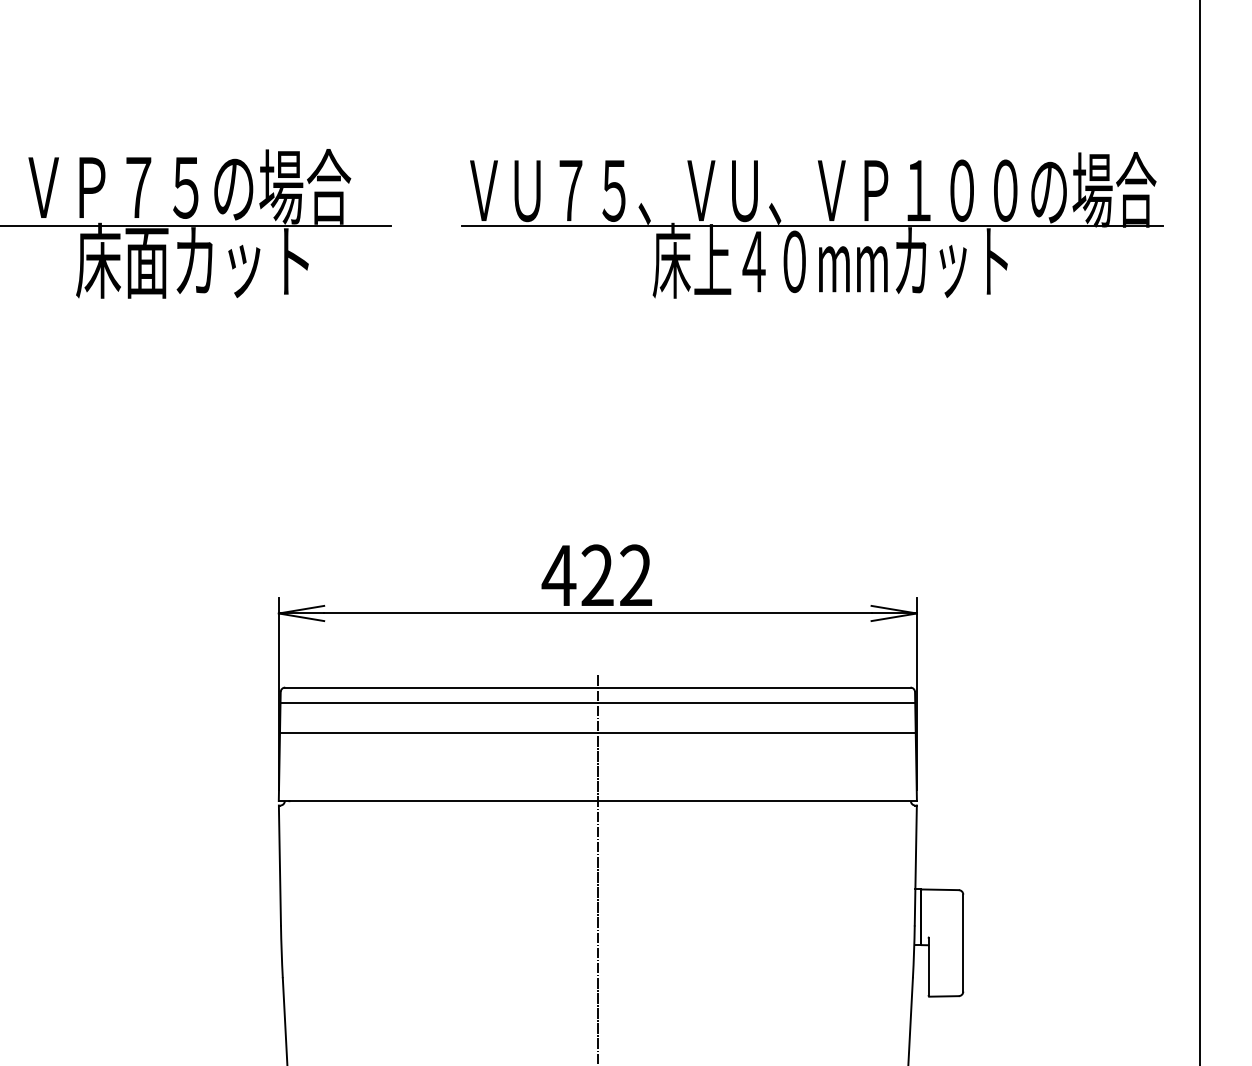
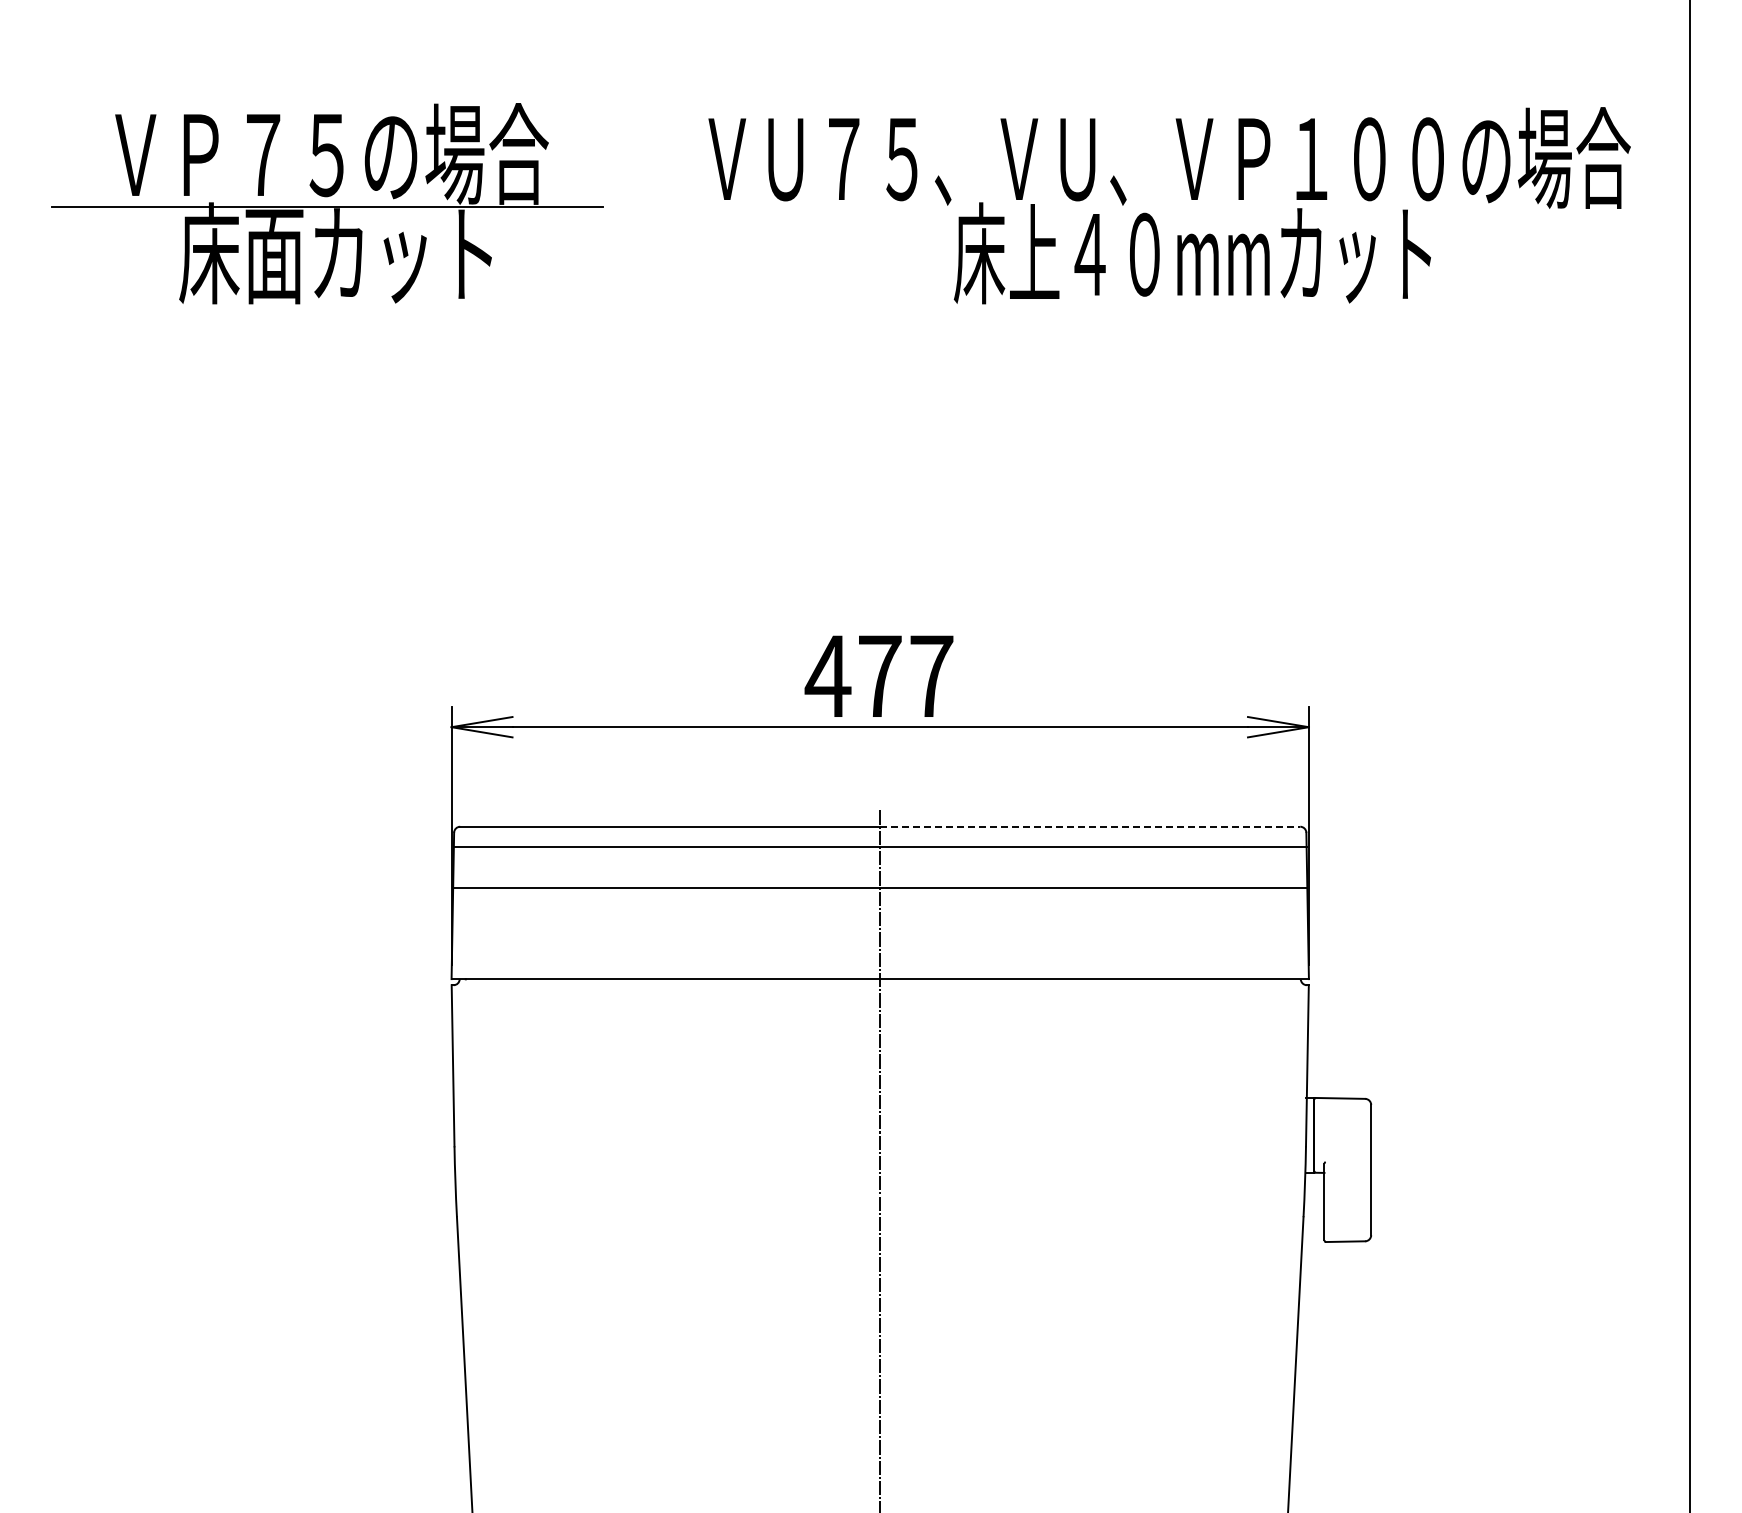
line: (812, 226) -> (1168, 207), removed
text: (616, 575) -> (905, 675), 422 -> 477
line: (754, 687) -> (1090, 826), solid -> dashed

